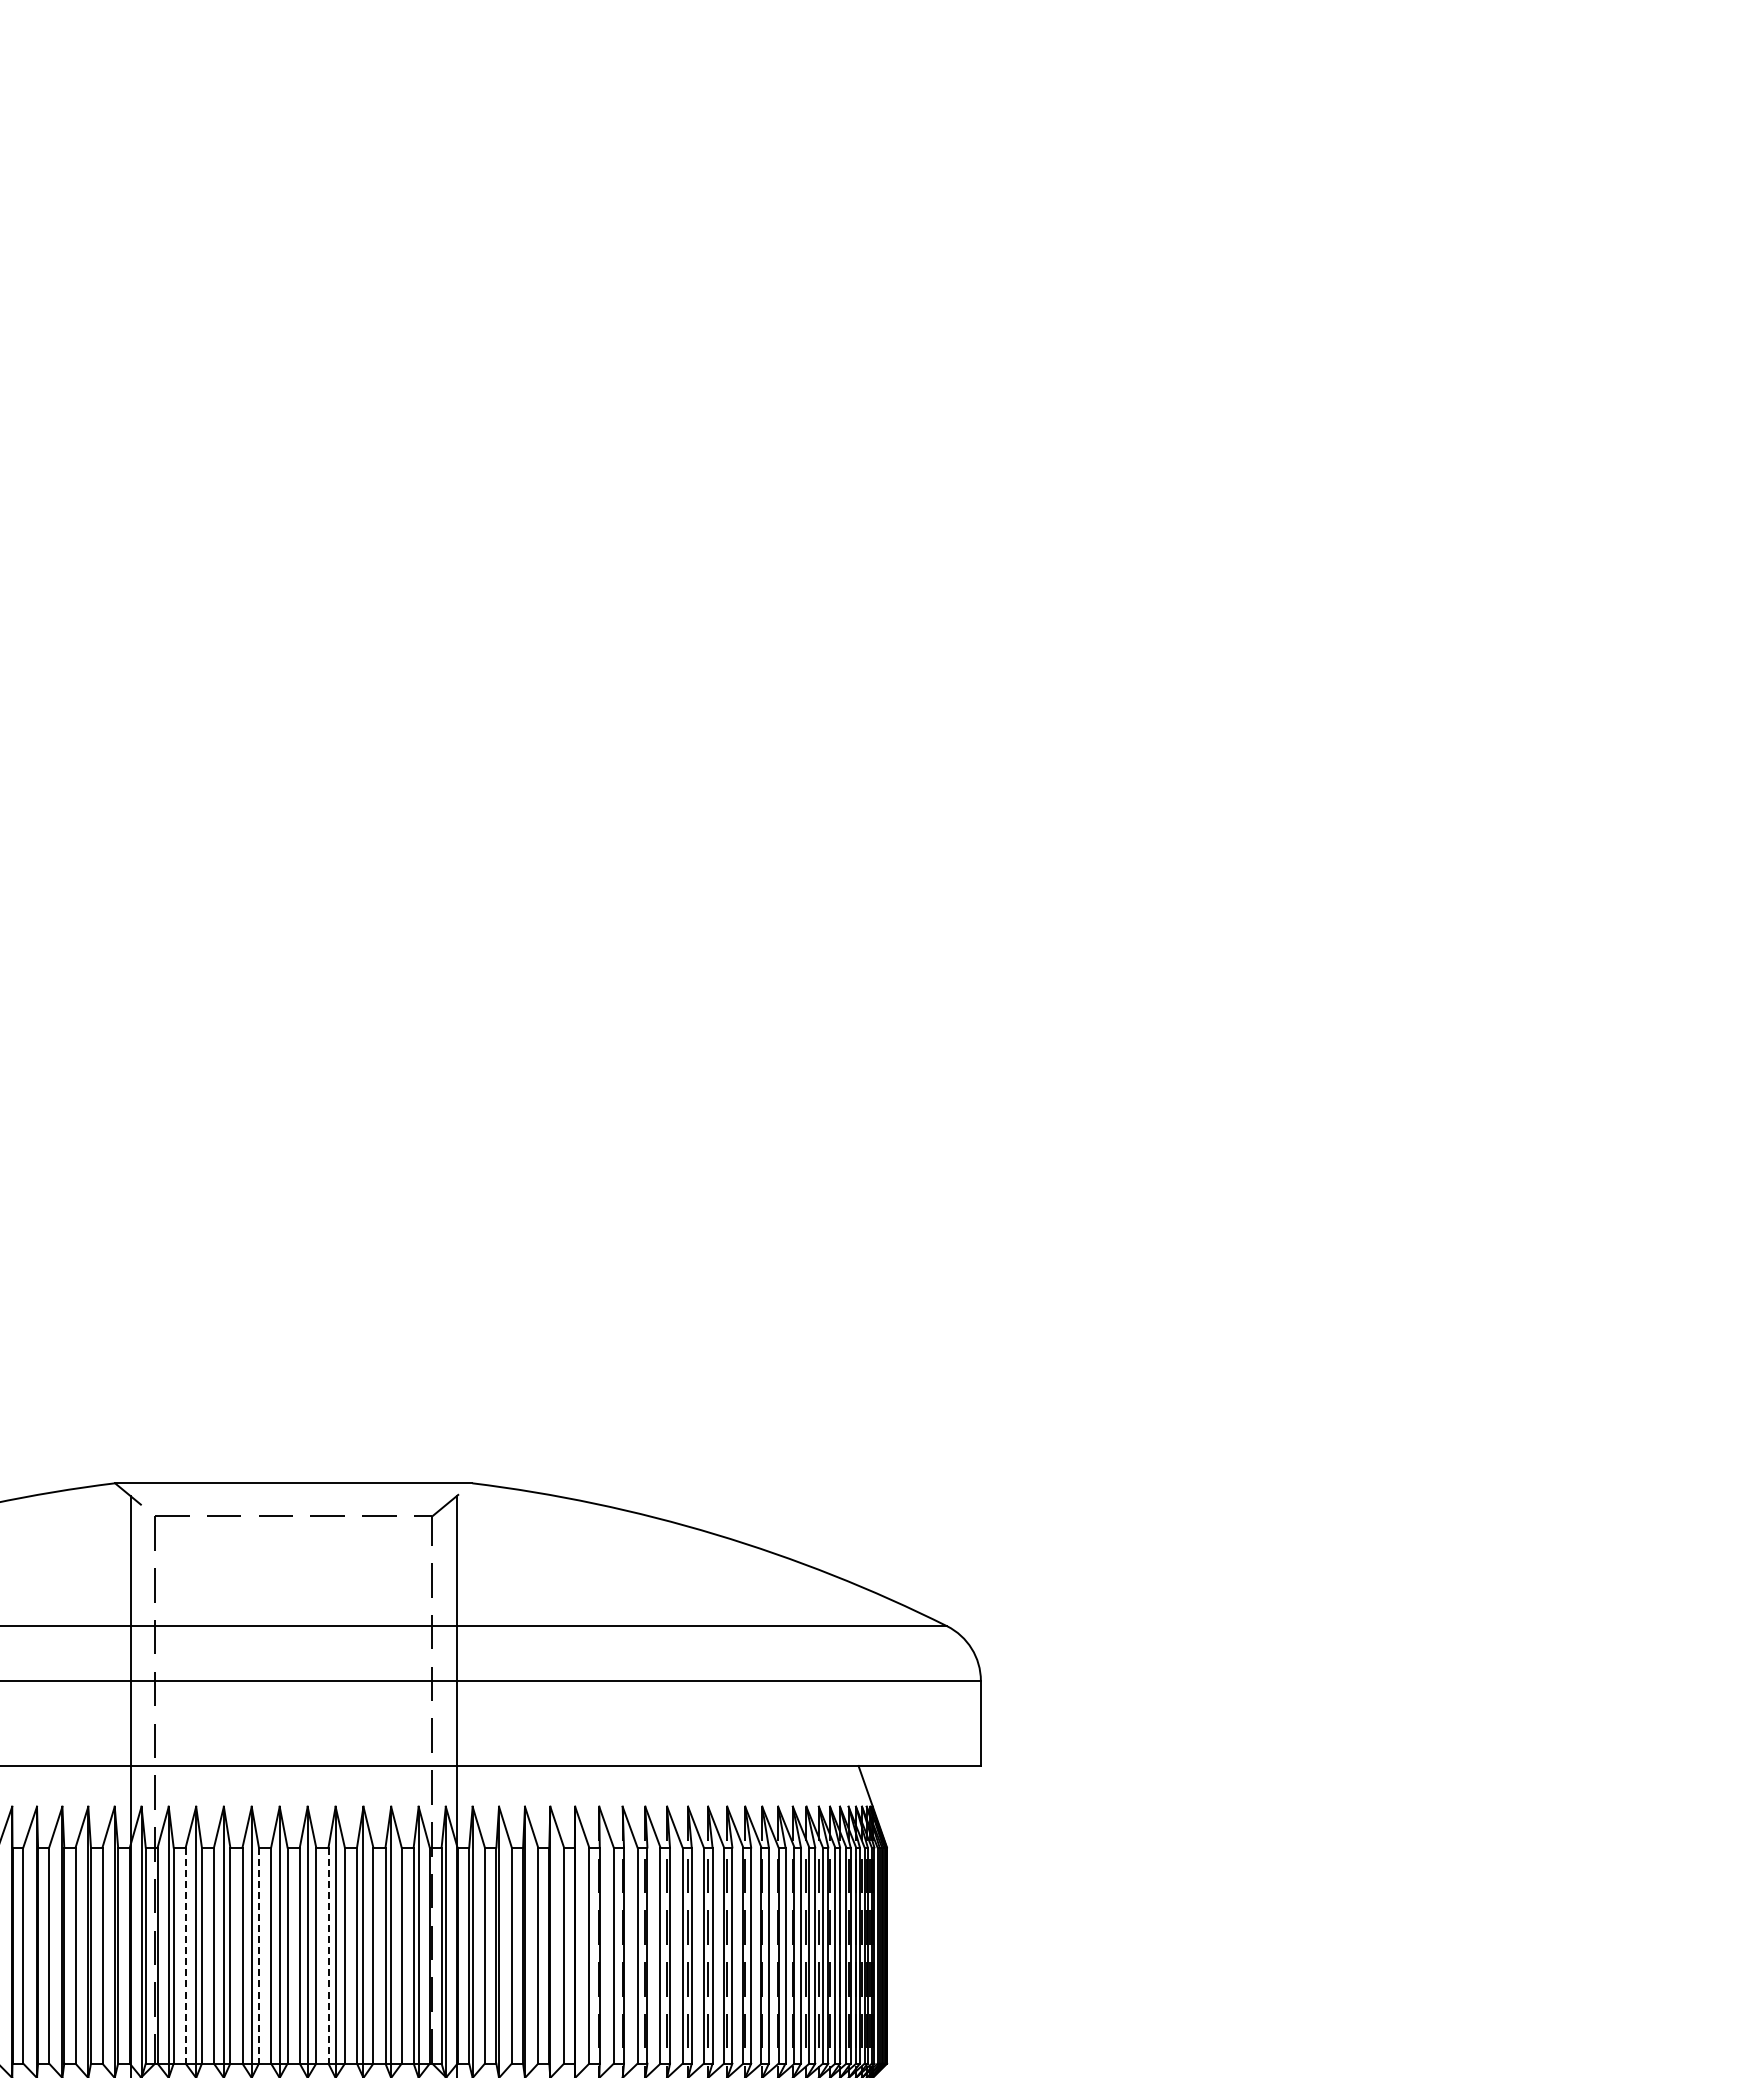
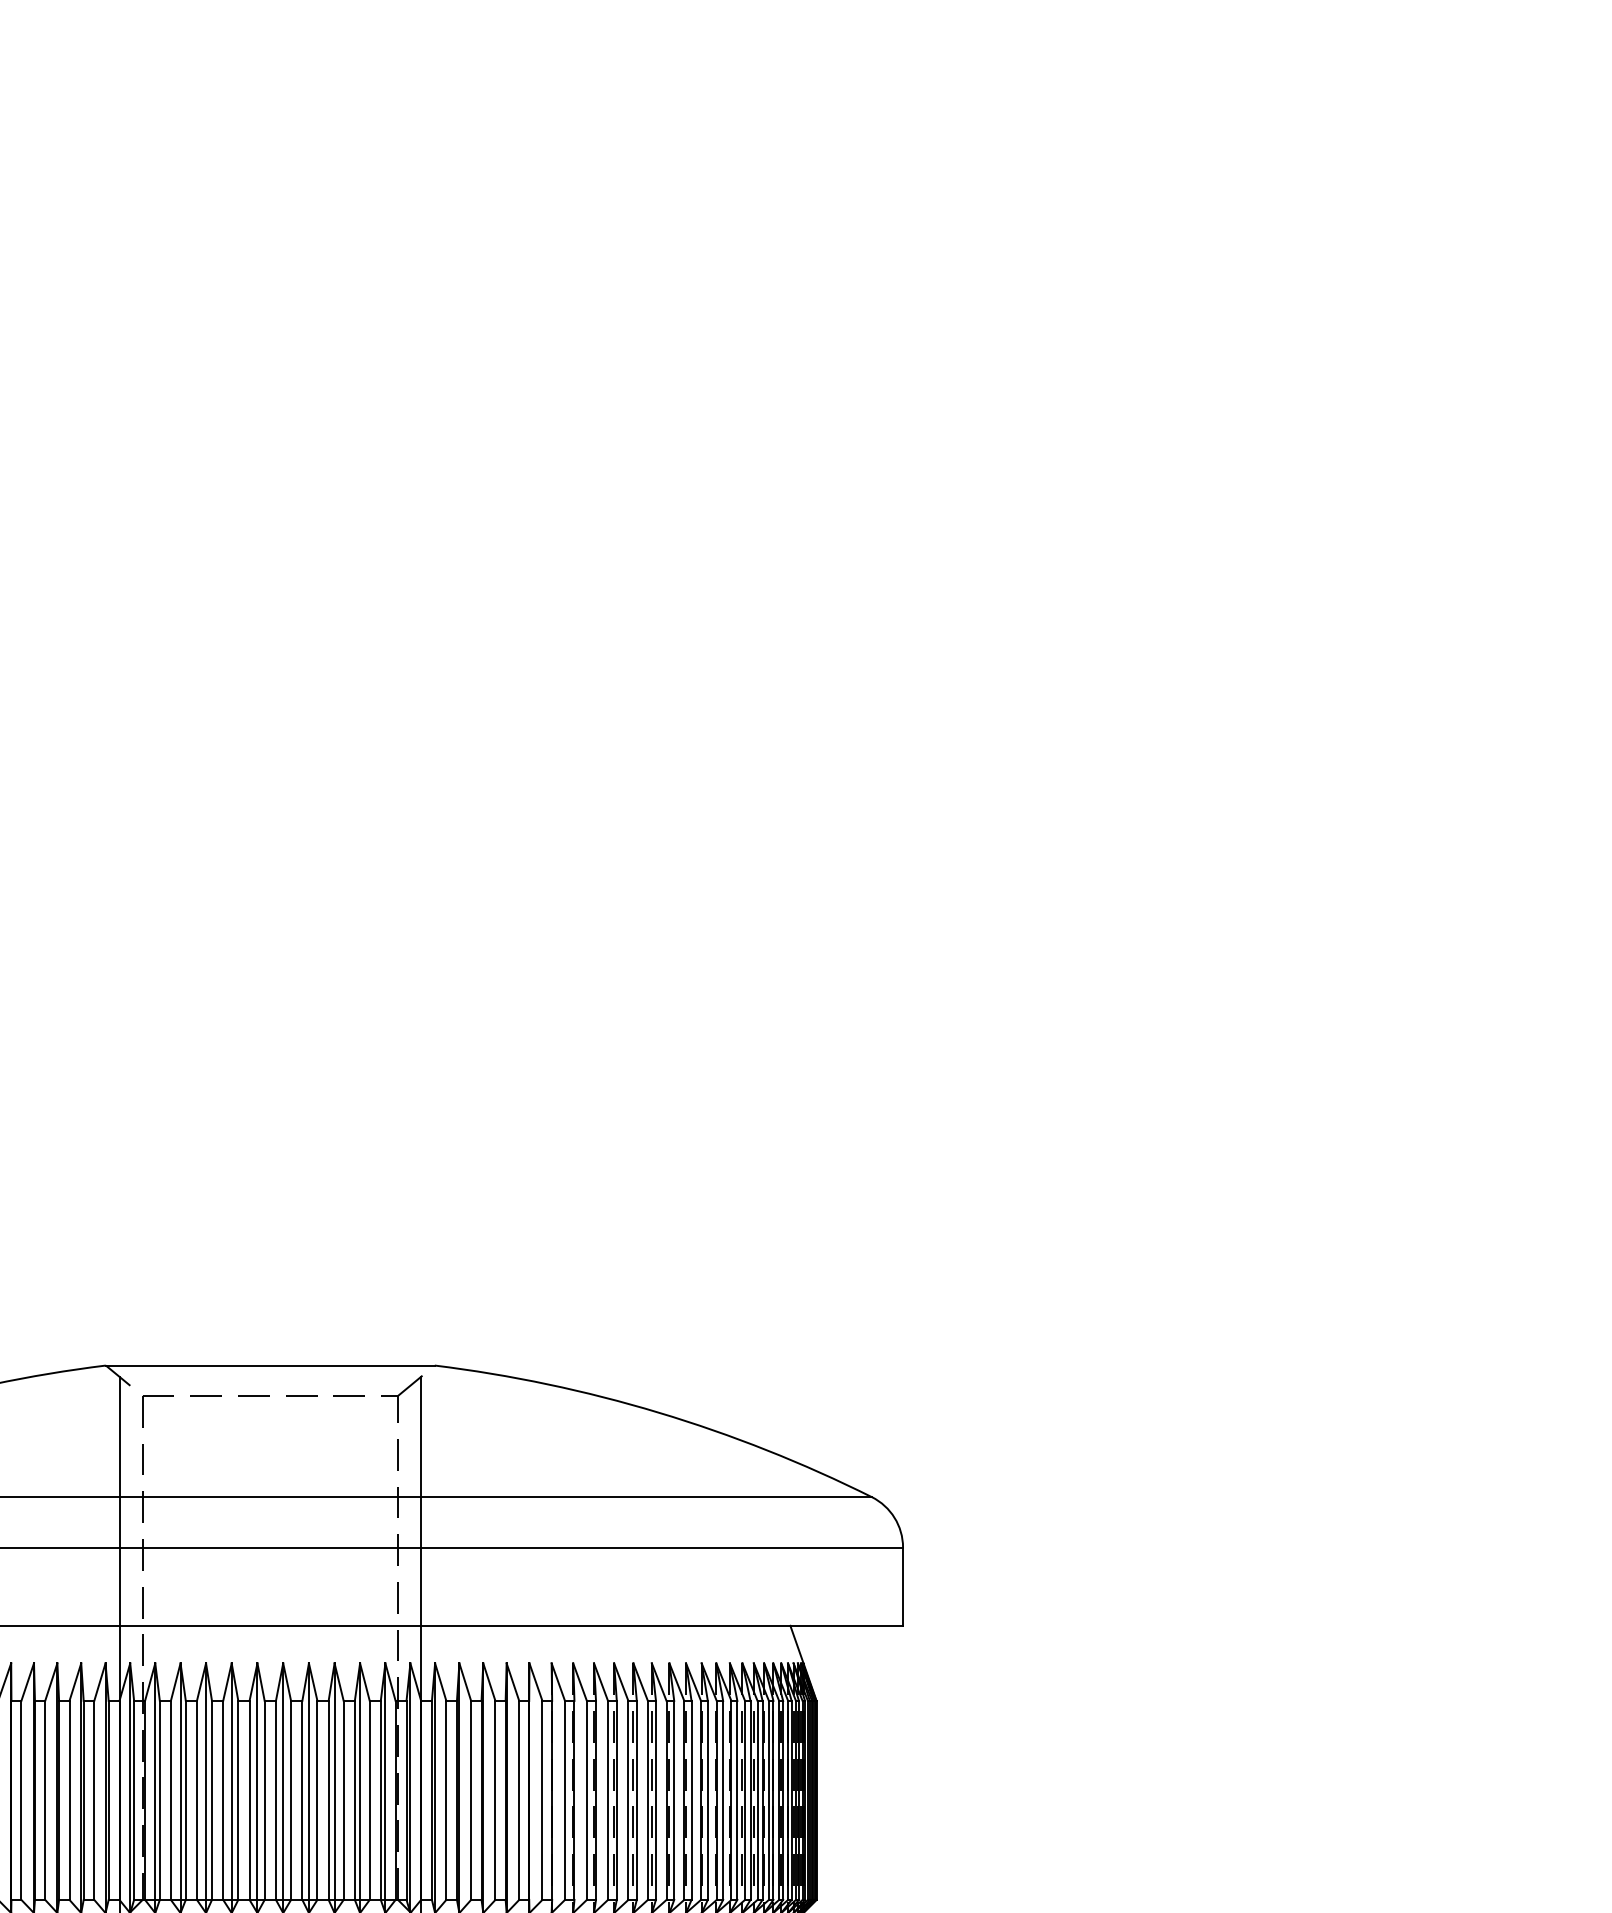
line: (185, 1956) -> (170, 1801), dashed -> solid
line: (258, 1956) -> (237, 1801), dashed -> solid
line: (328, 1956) -> (302, 1801), dashed -> solid

